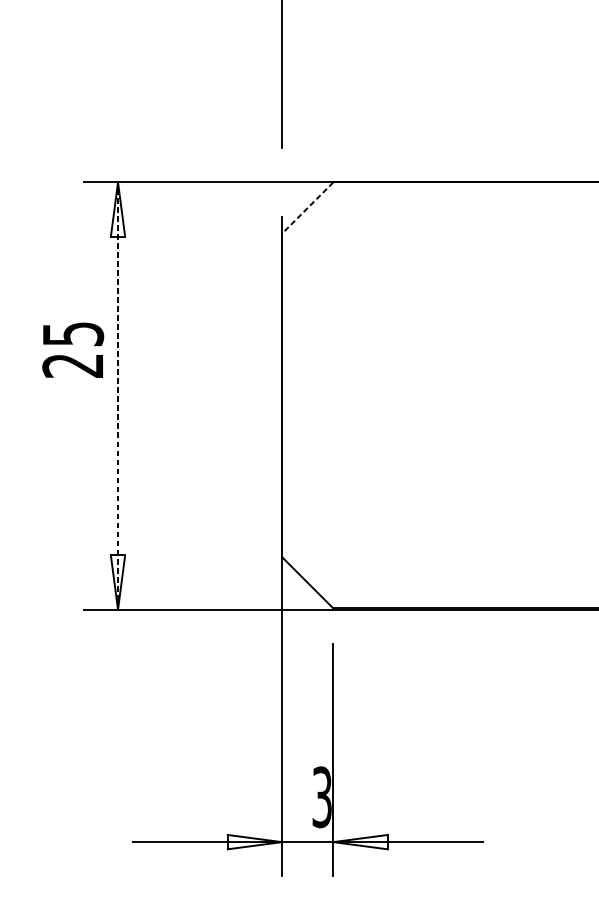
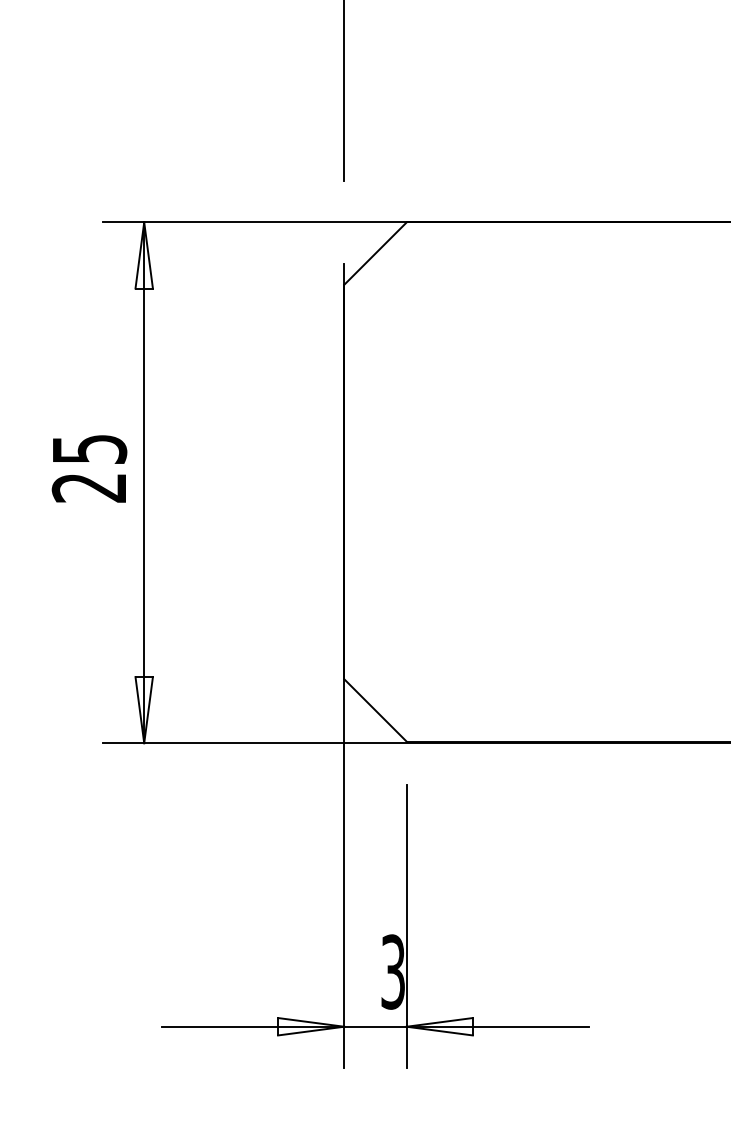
line: (307, 207) -> (375, 253), dashed -> solid
text: (73, 349) -> (89, 468), moved
line: (118, 395) -> (144, 482), dashed -> solid

